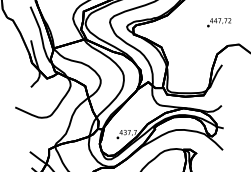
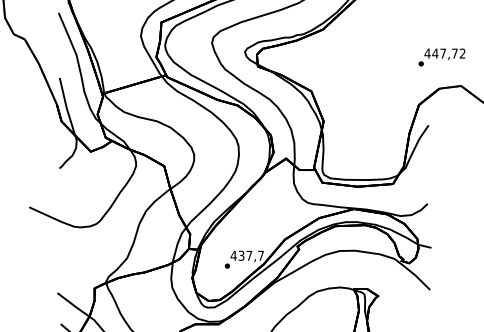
text: (219, 22) -> (442, 56), moved

